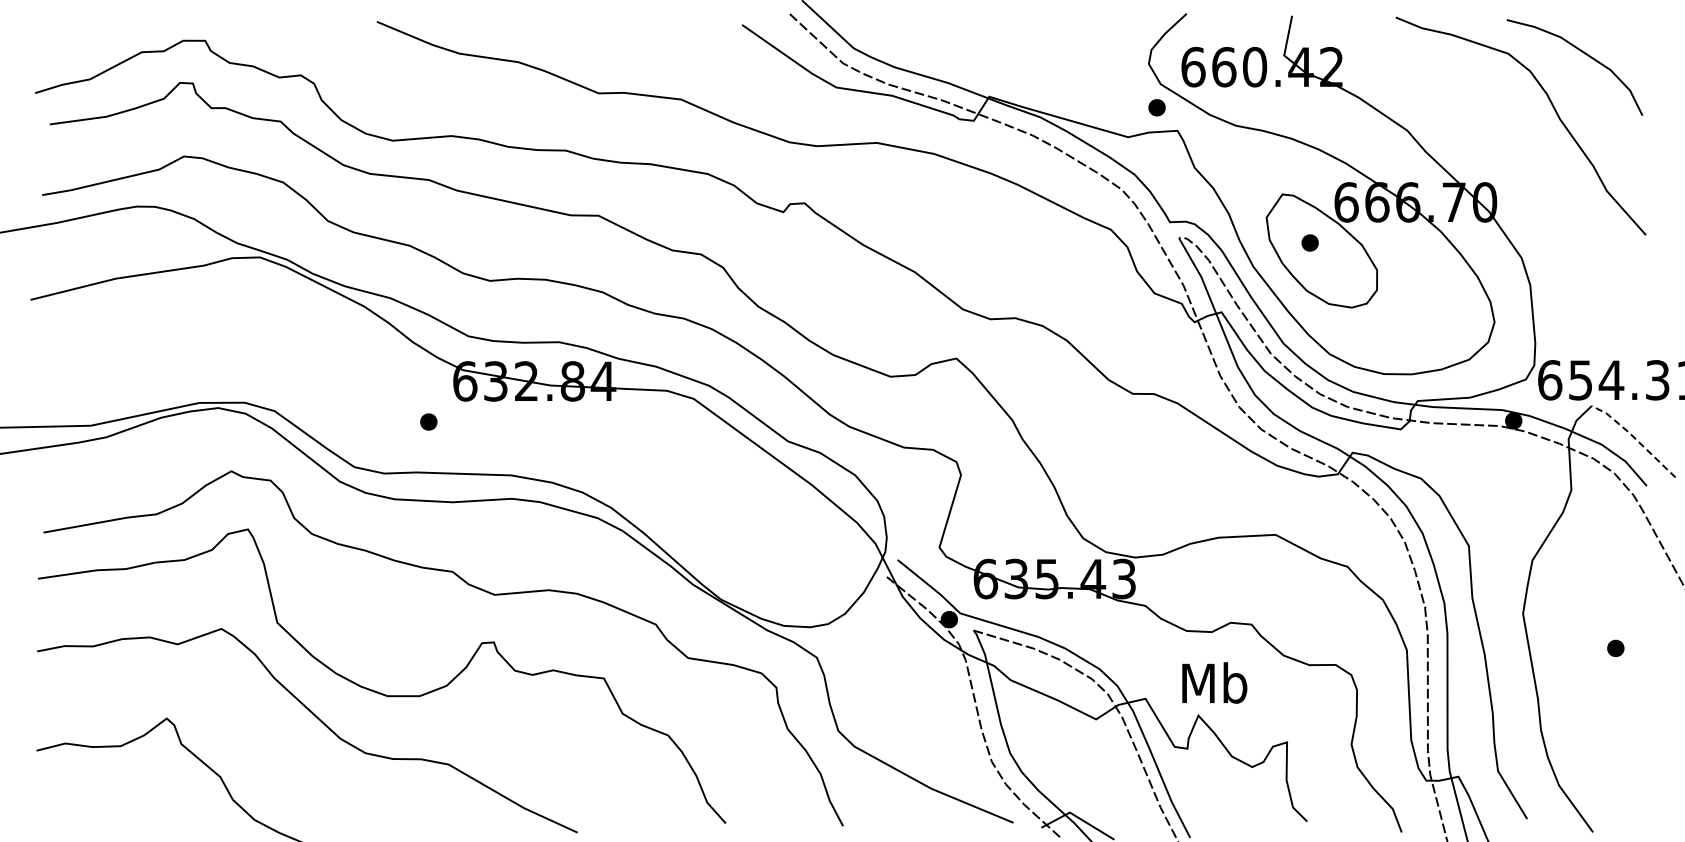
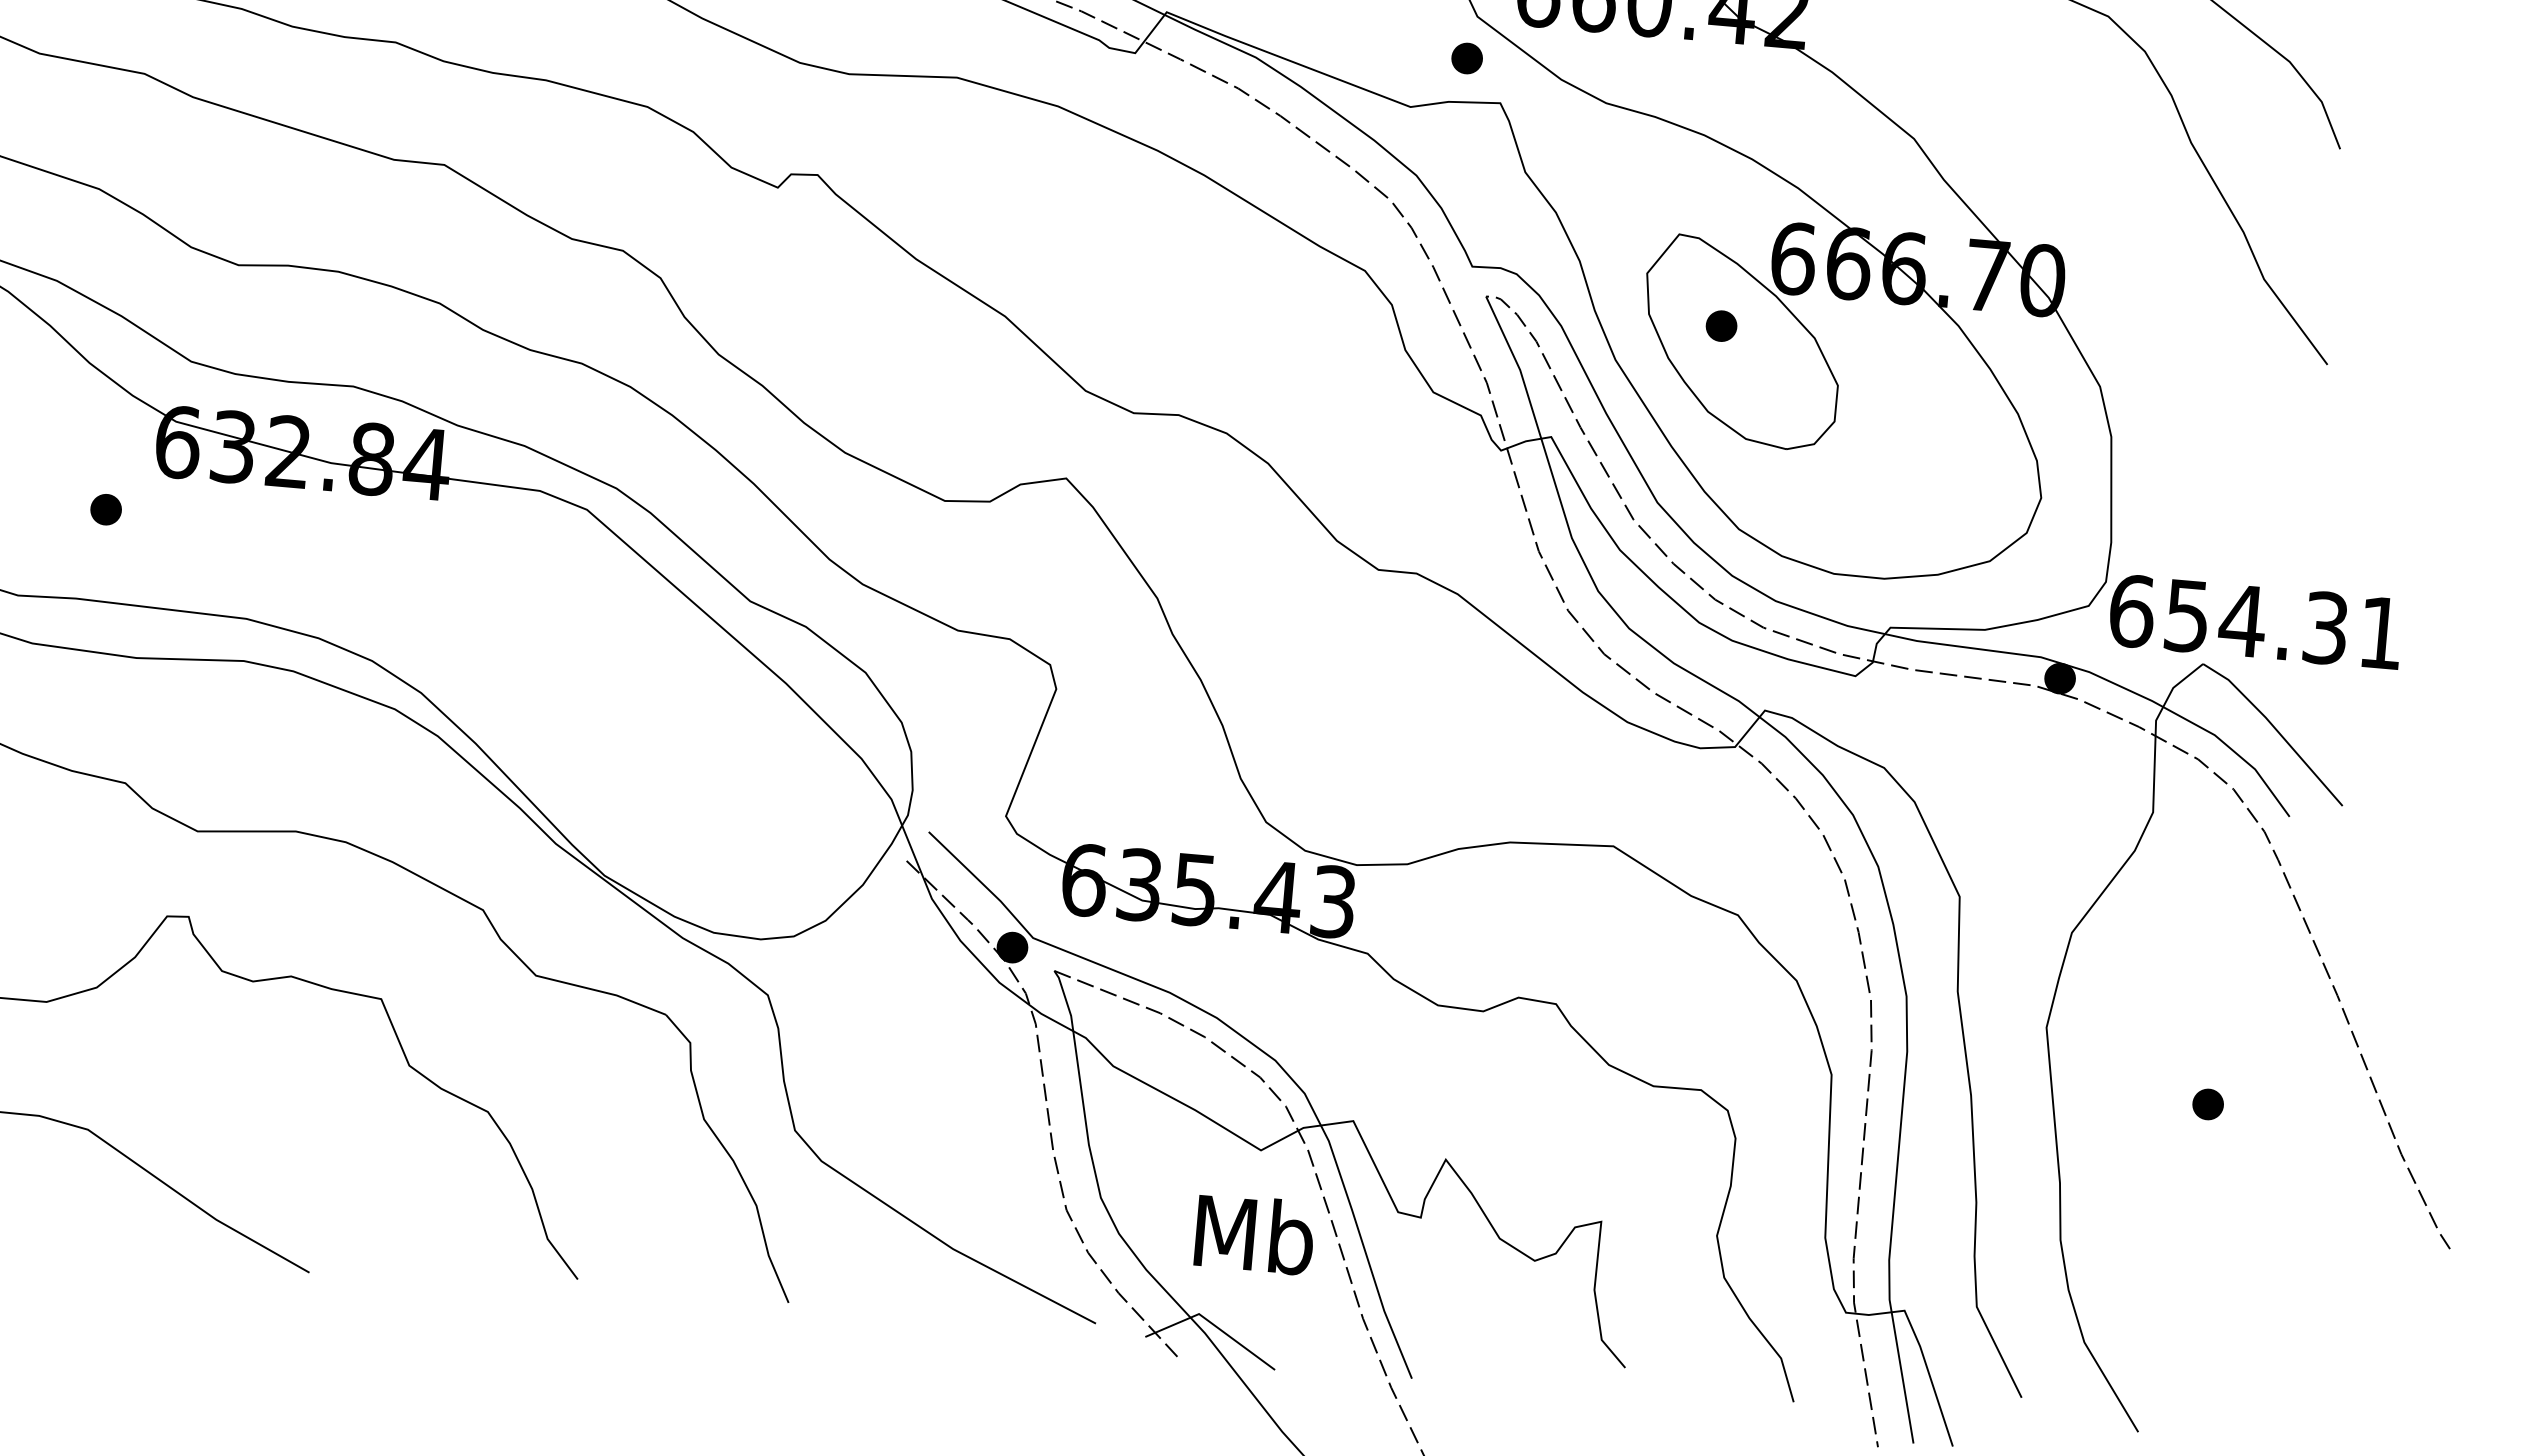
line: (1634, 438) -> (2274, 729), dashed -> solid
text: (1214, 682) -> (1254, 1233), moved

